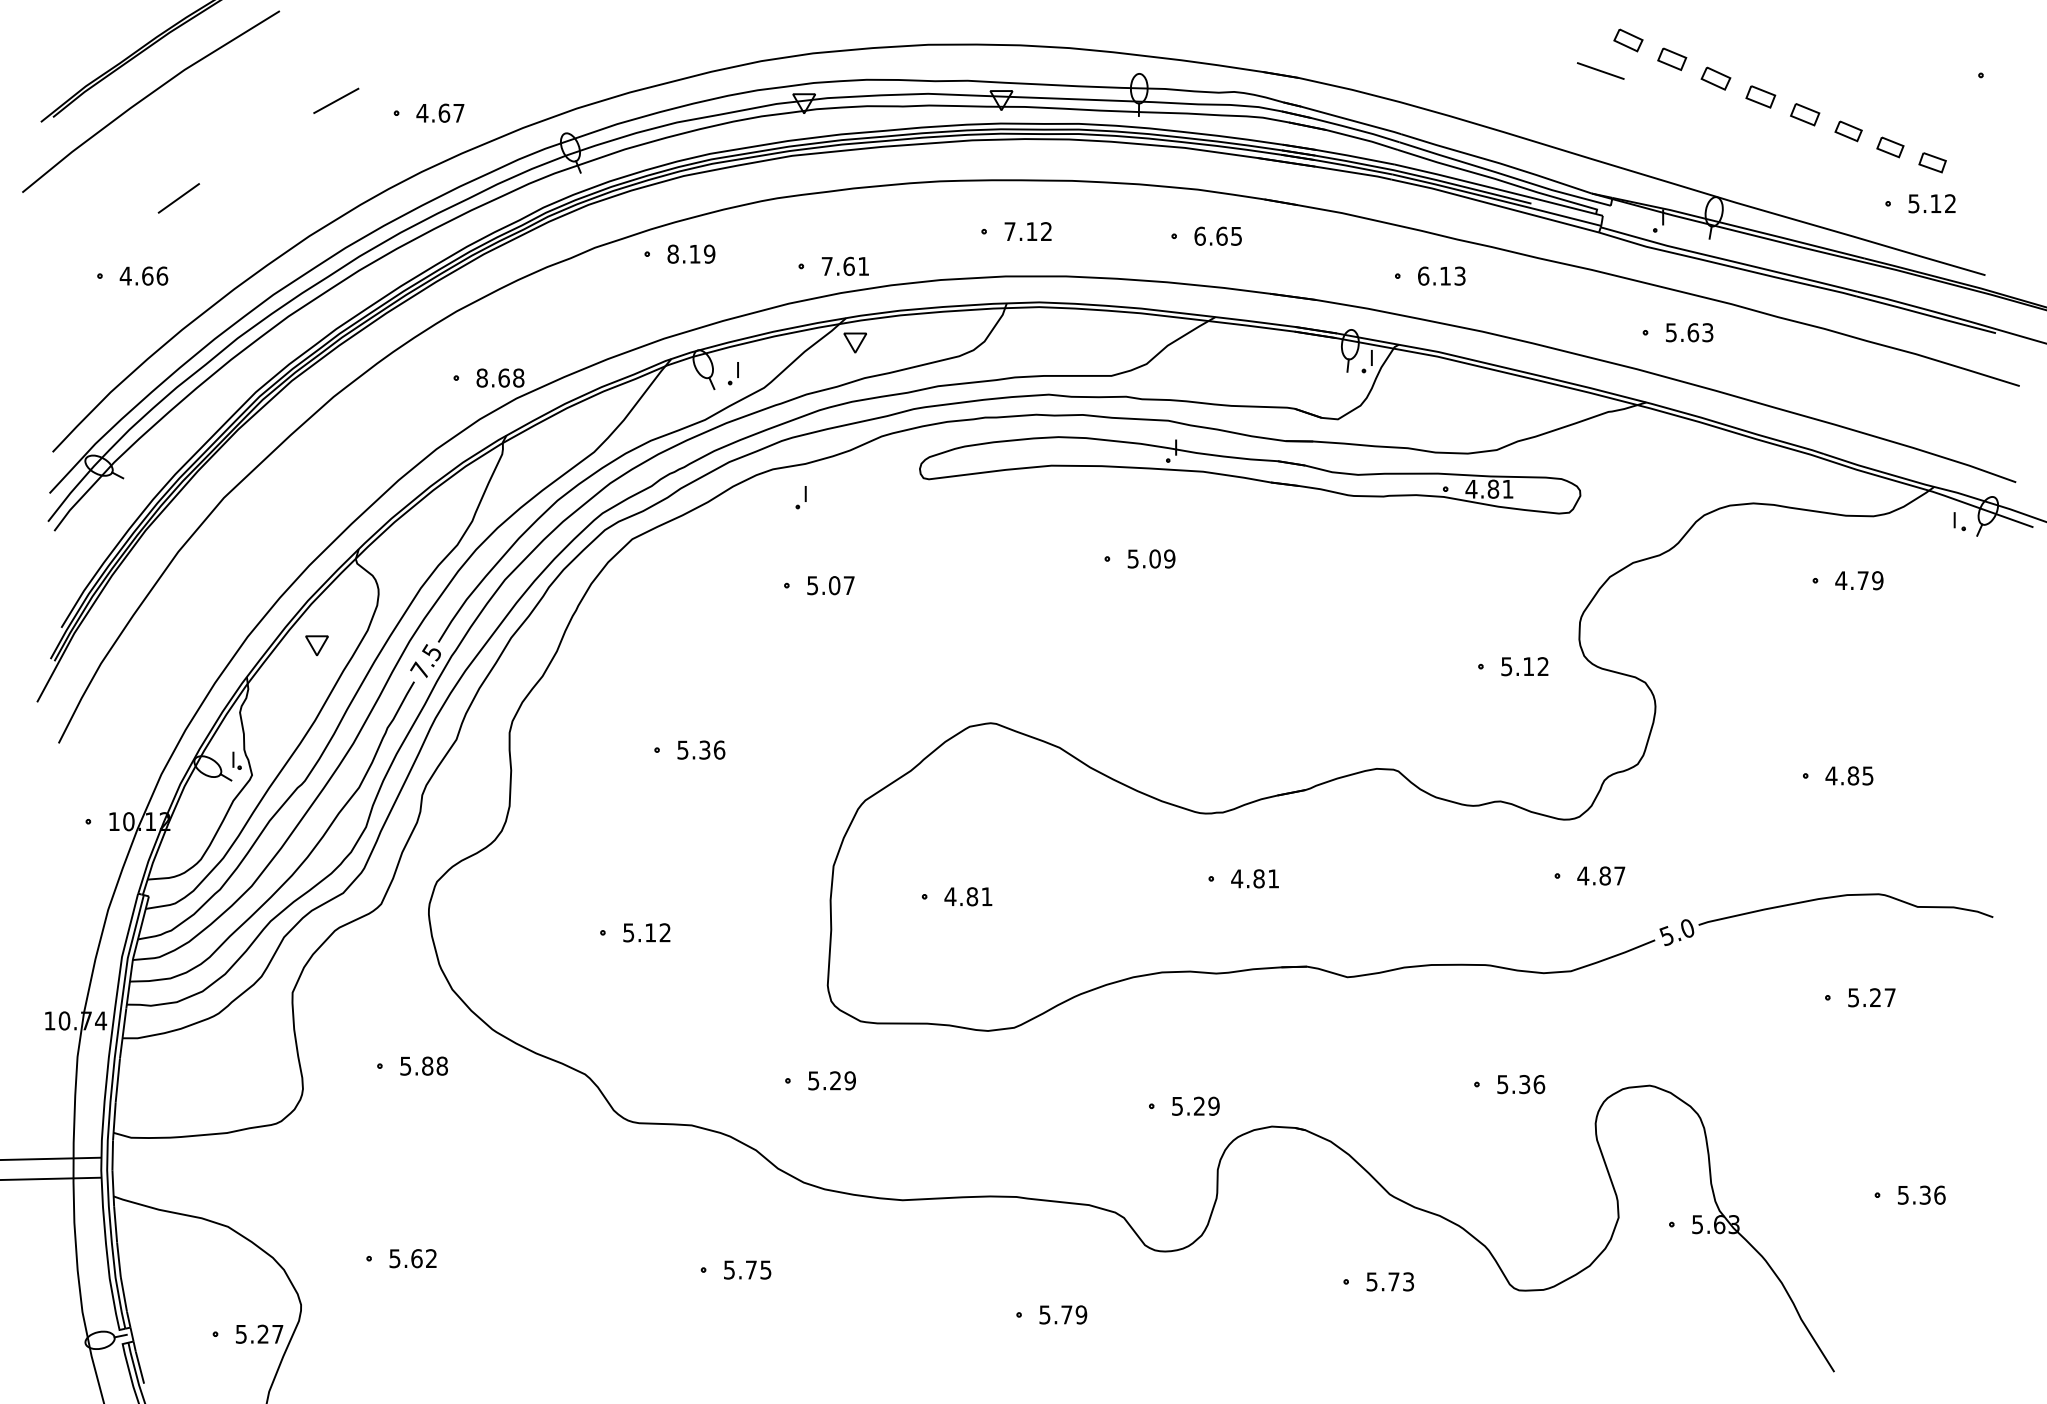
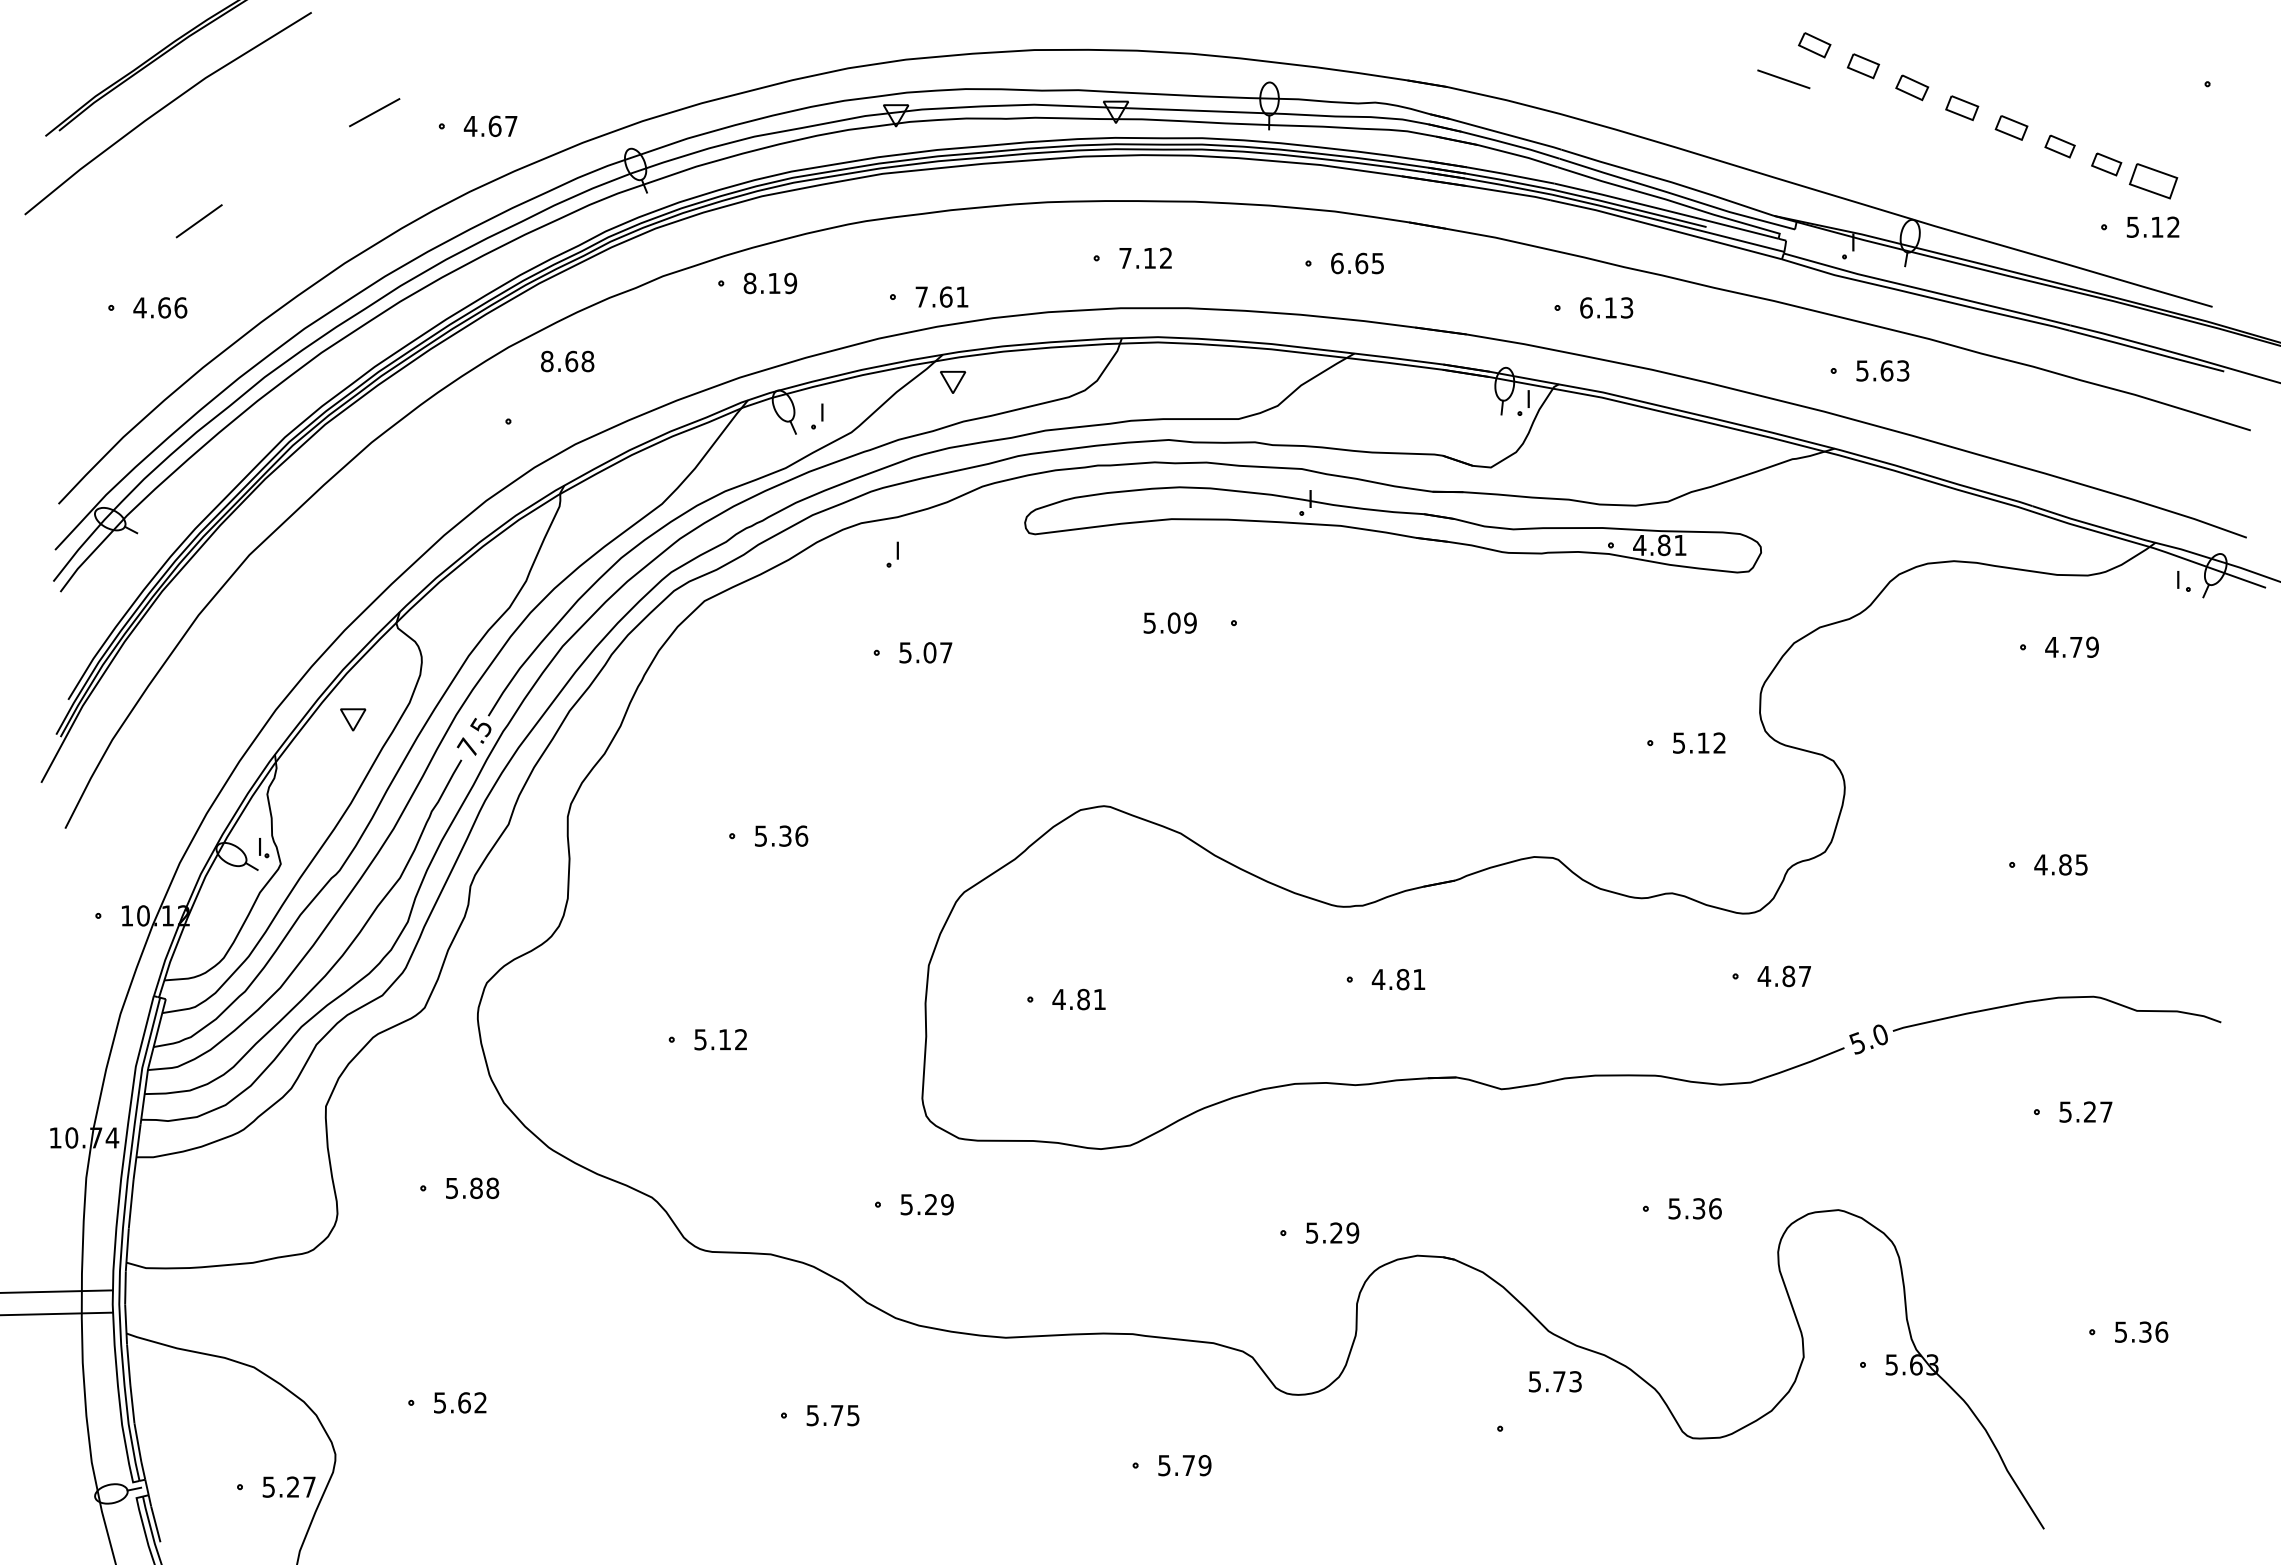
part: (1932, 162) -> (2153, 181), size x1.6
text: (500, 378) -> (567, 361), moved
text: (1150, 558) -> (1169, 622), moved
text: (1390, 1281) -> (1555, 1381), moved

